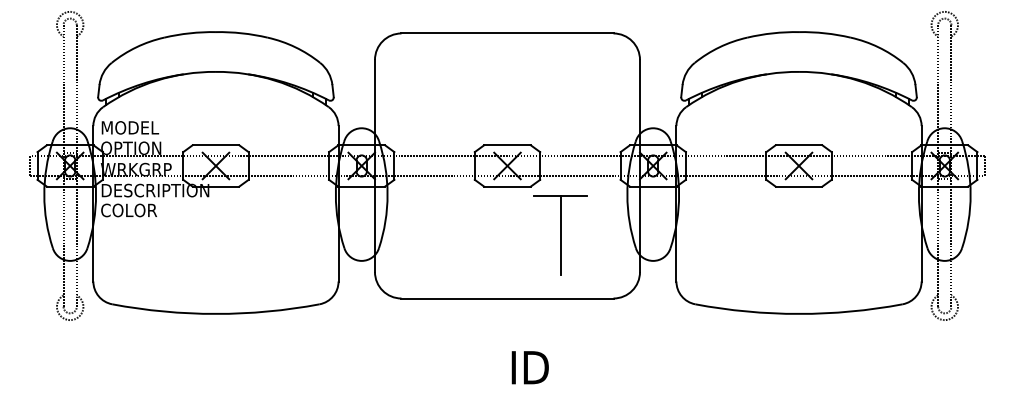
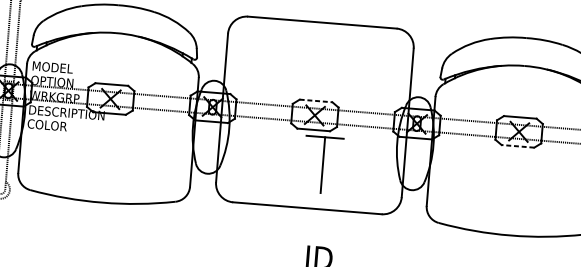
line: (507, 145) -> (316, 101), solid -> dashed
line: (798, 186) -> (517, 146), solid -> dashed
part: (560, 235) -> (322, 165), moved

